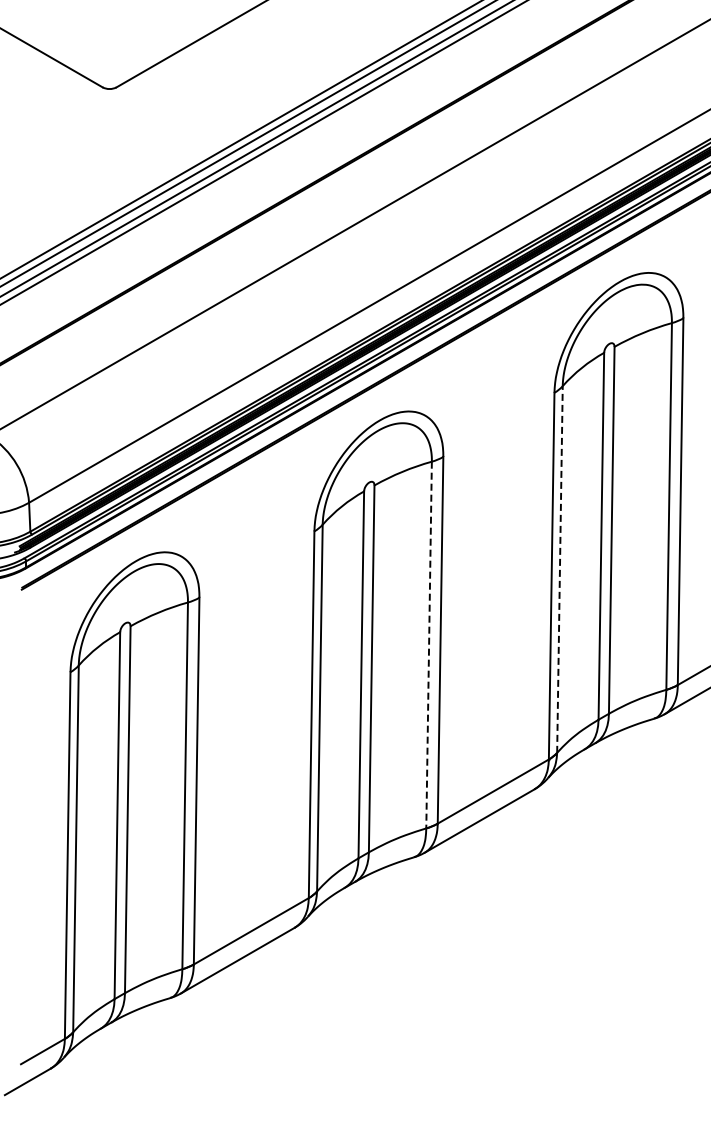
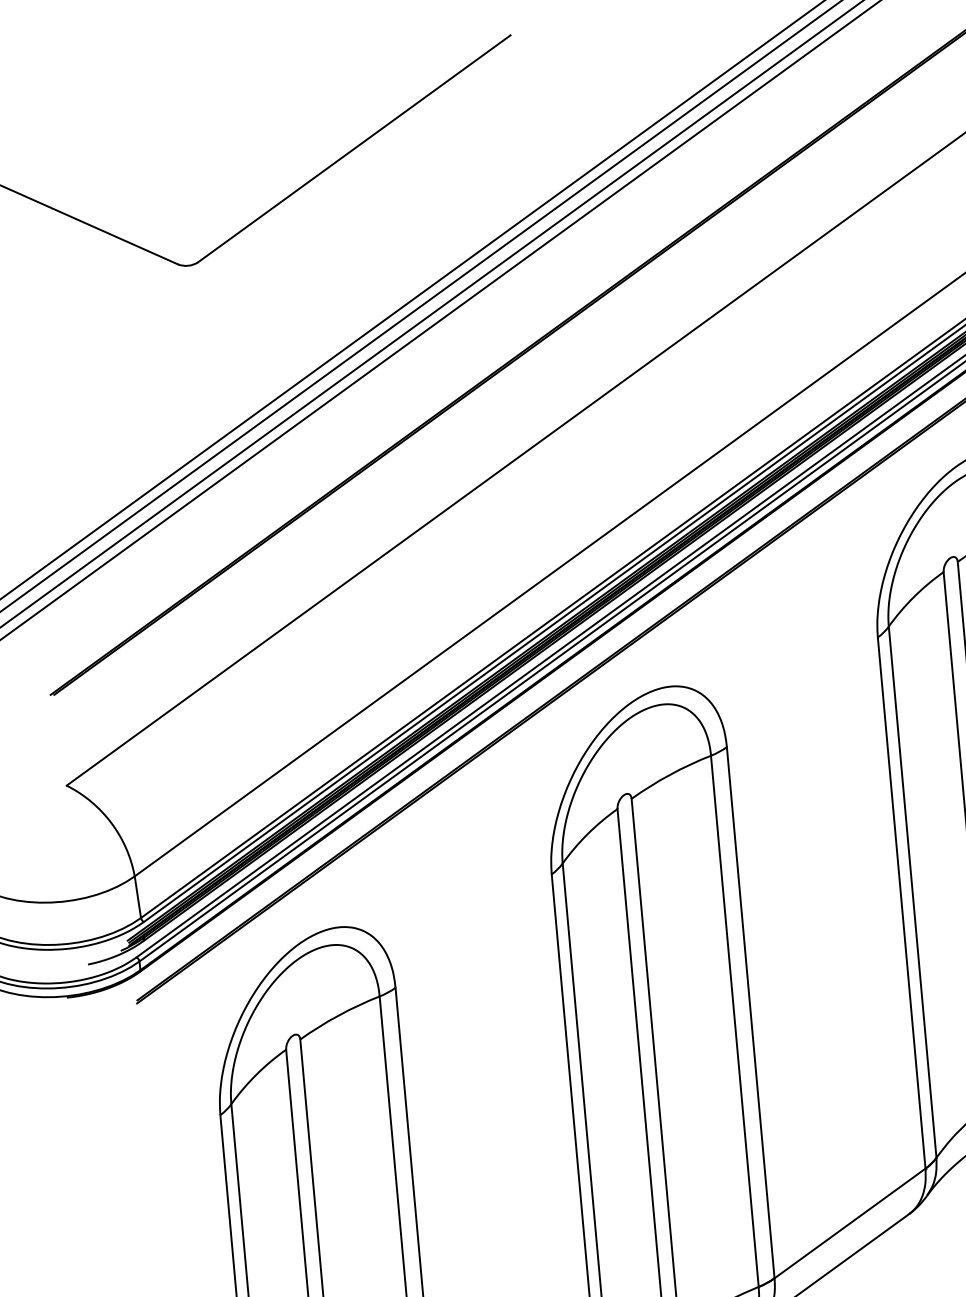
line: (559, 569) -> (911, 892), dashed -> solid
line: (429, 645) -> (735, 1021), dashed -> solid

